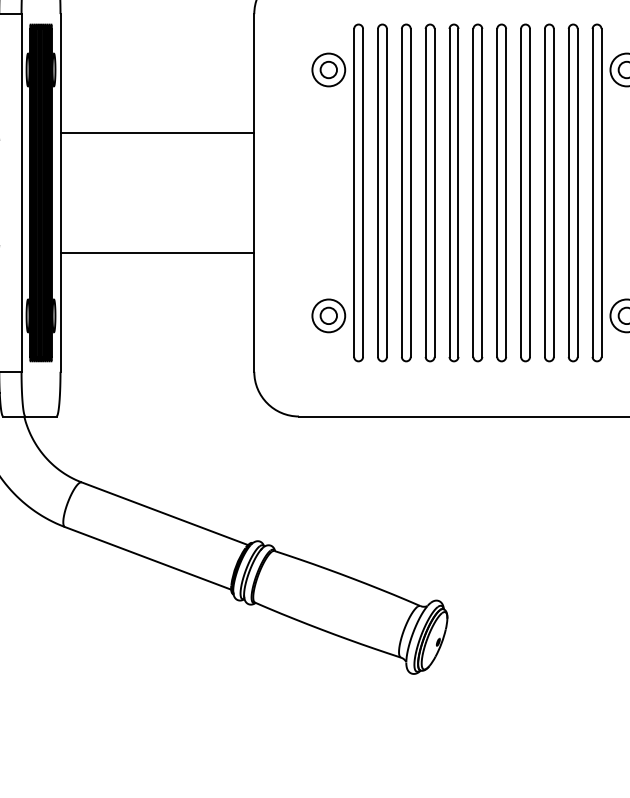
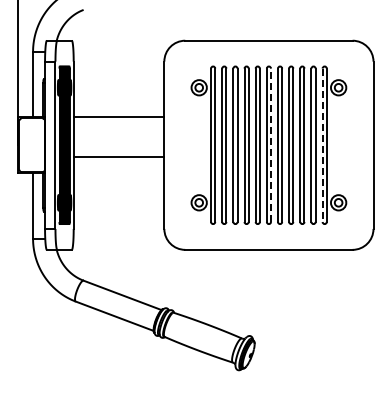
line: (483, 193) -> (271, 145), solid -> dashed
line: (592, 193) -> (322, 145), solid -> dashed
line: (156, 253) -> (118, 157), moved

